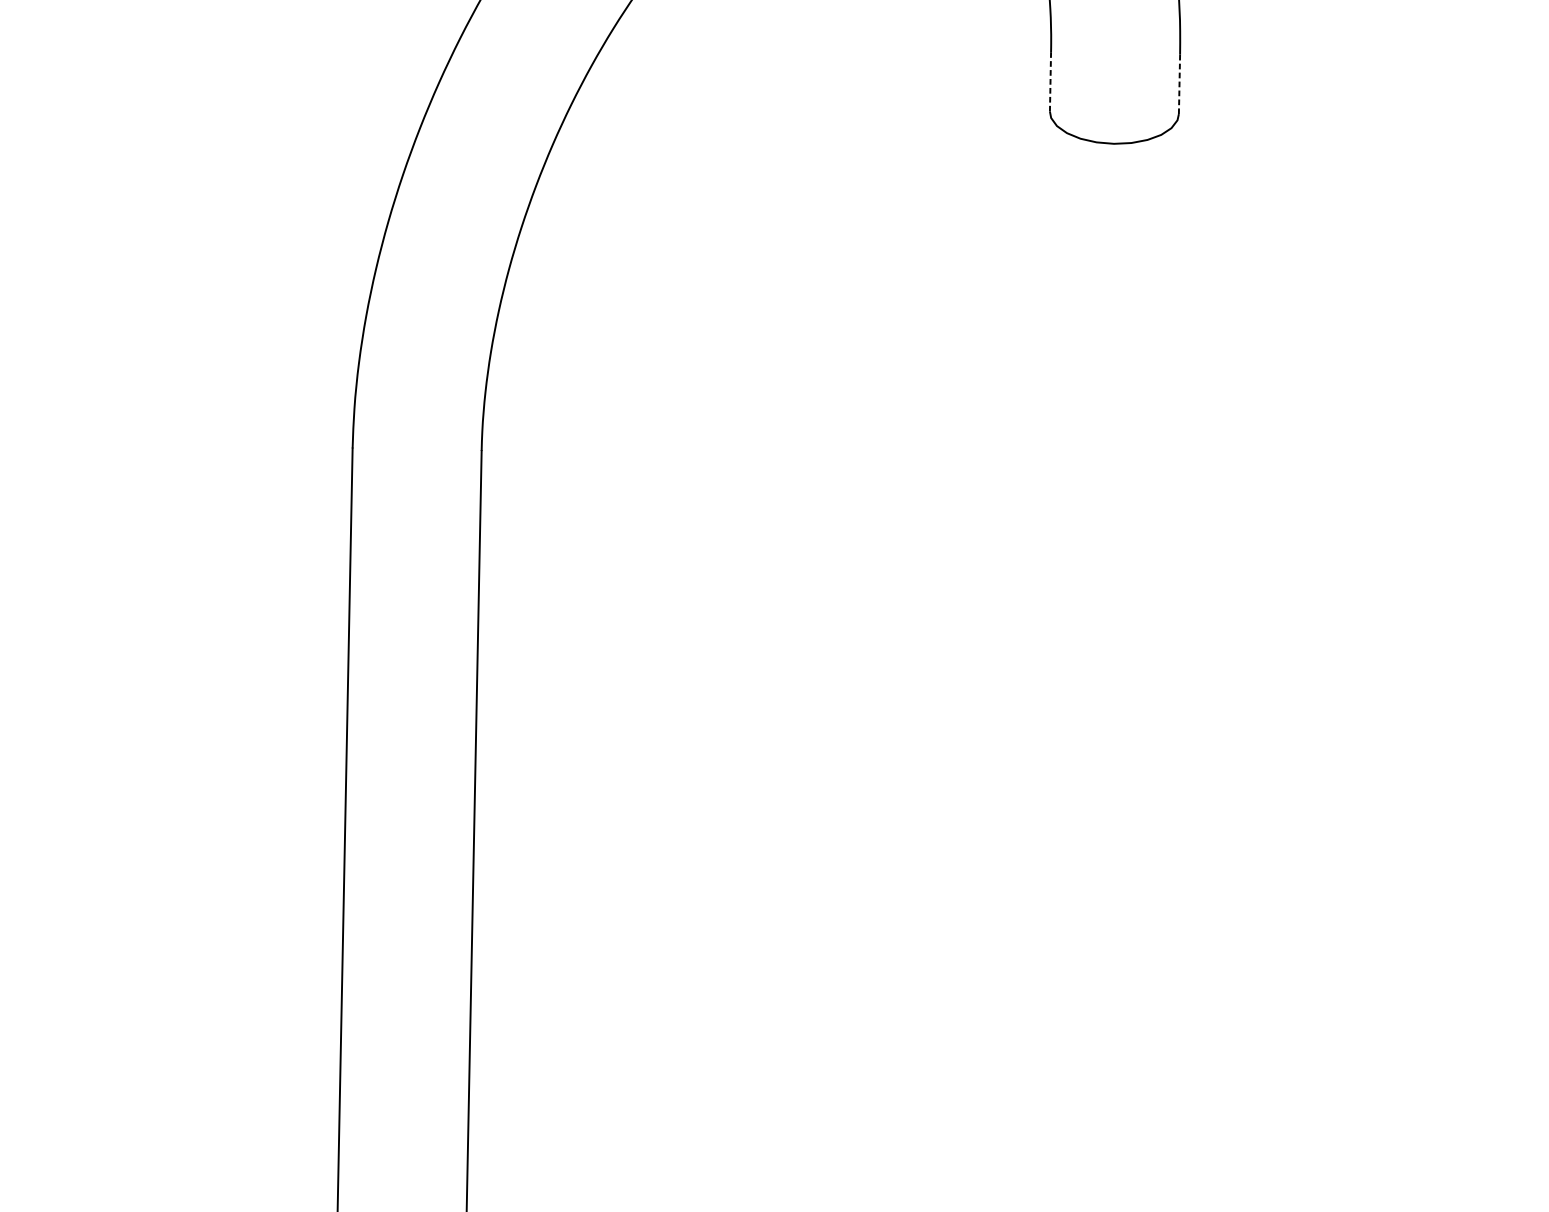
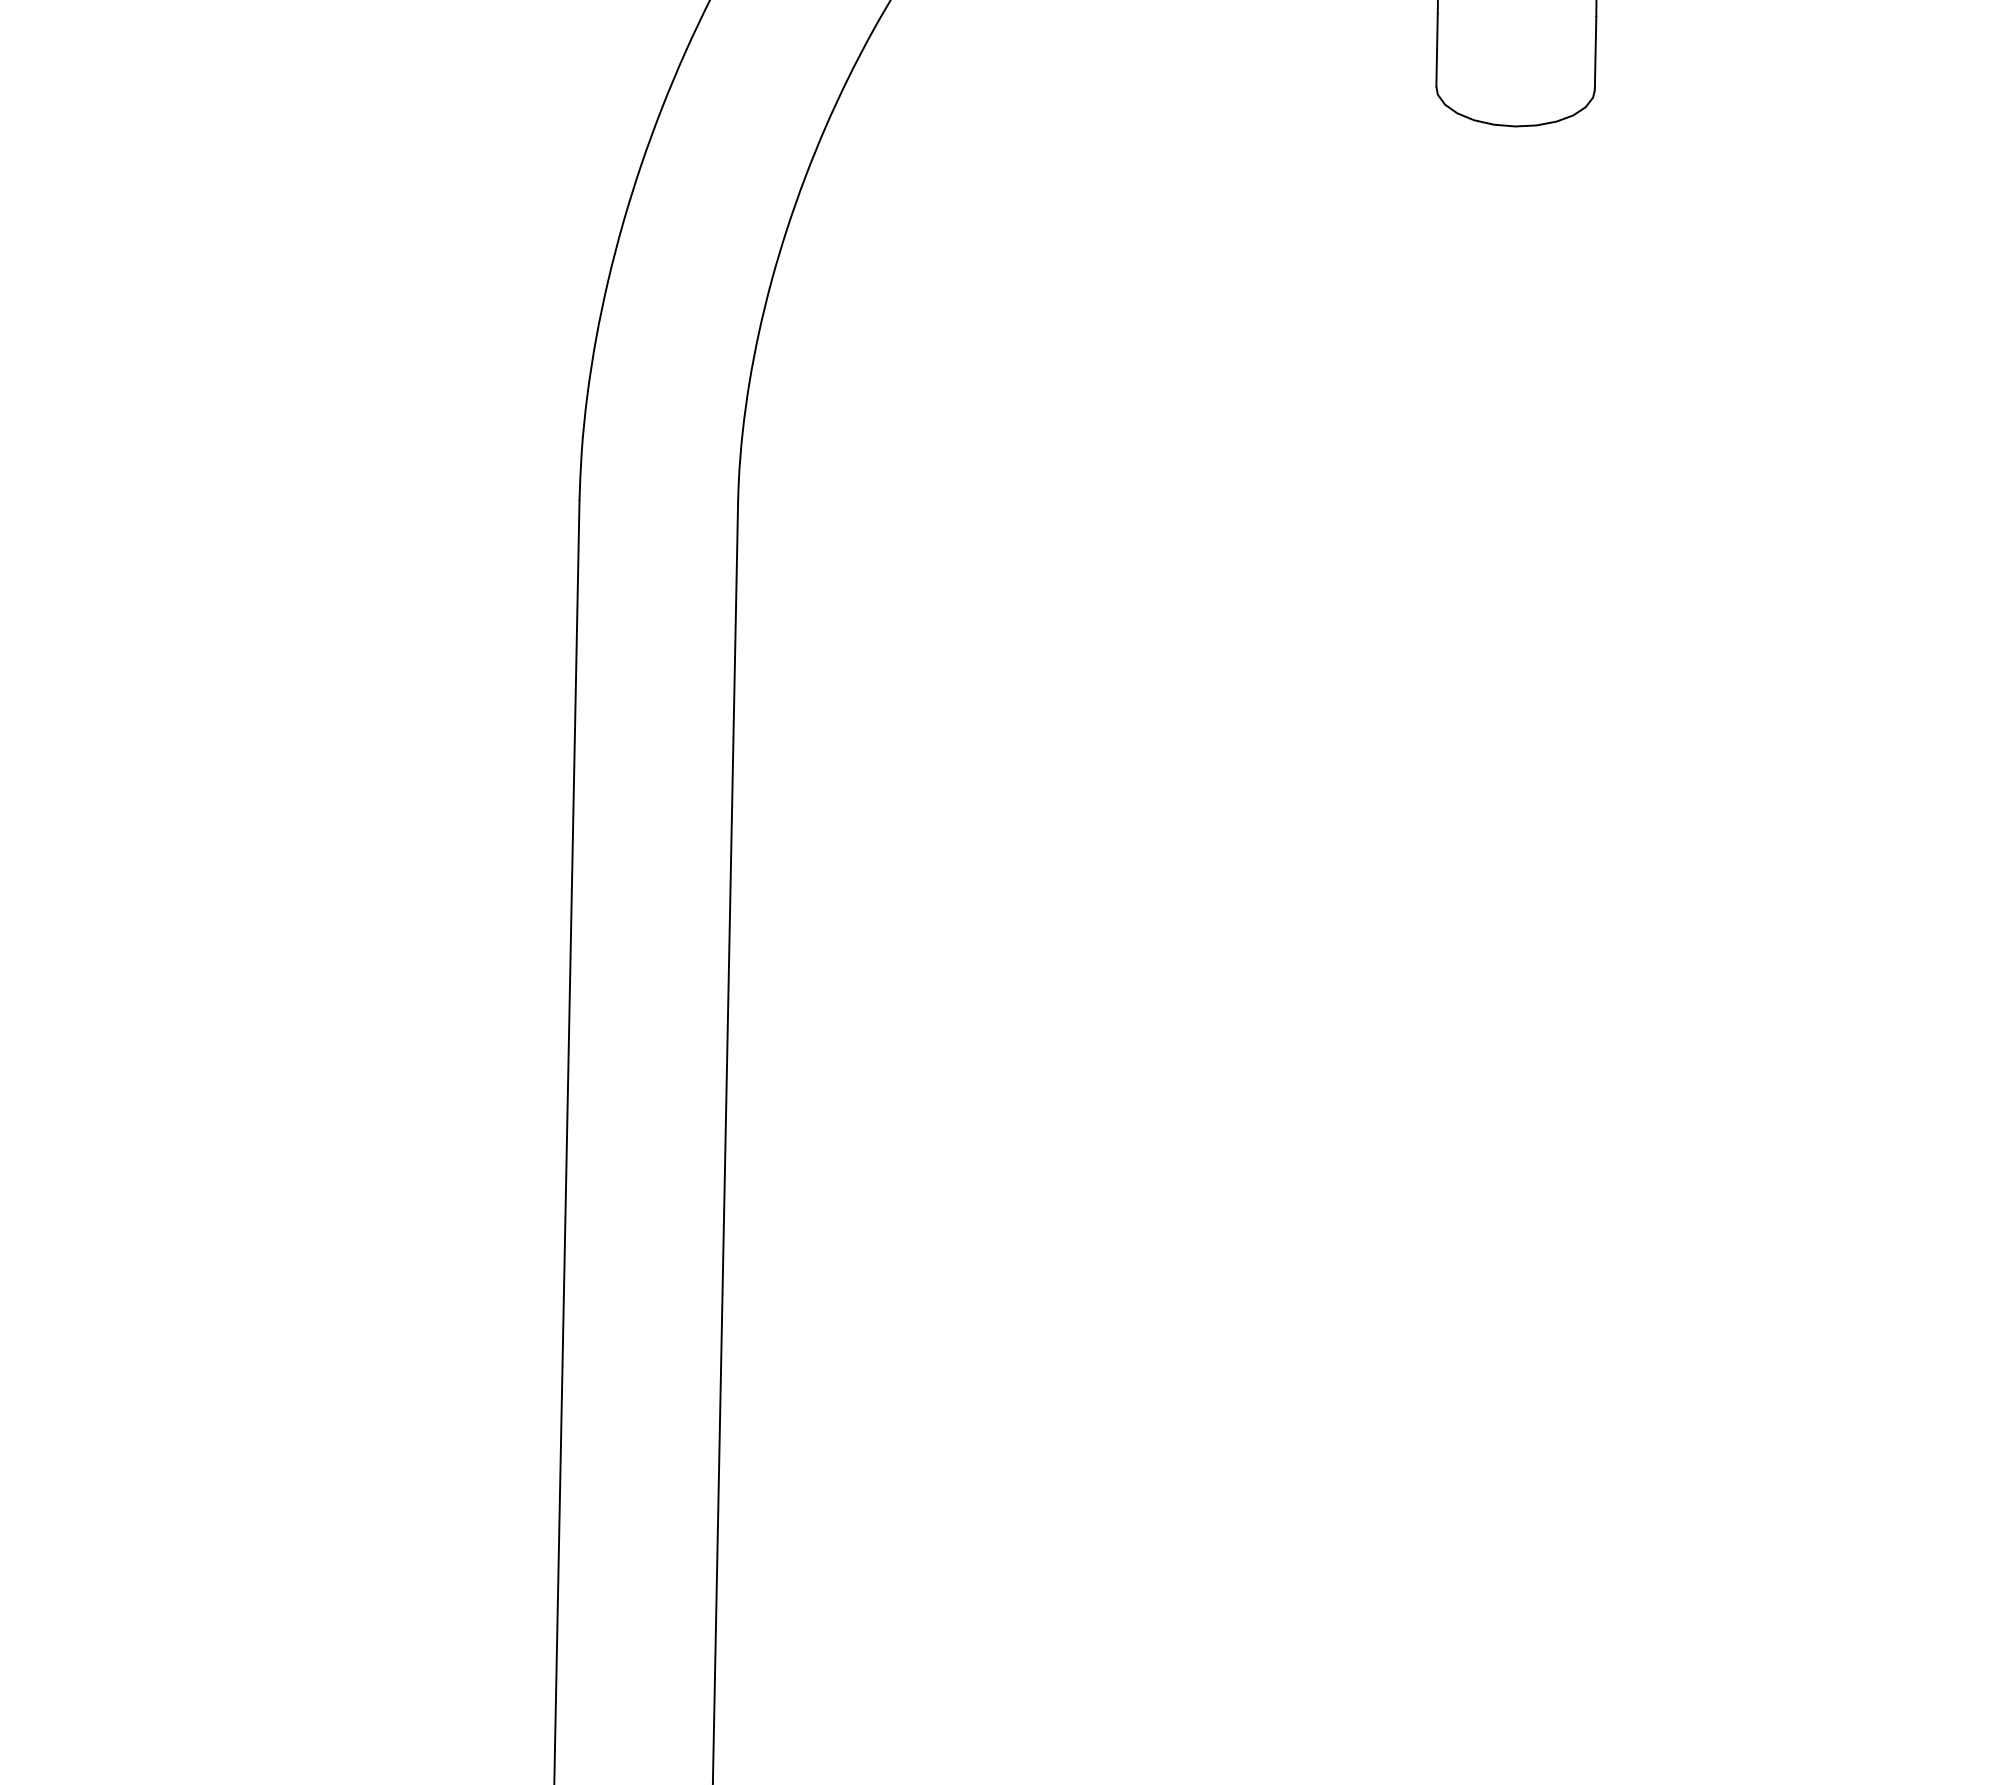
line: (1050, 82) -> (1437, 50), dashed -> solid
line: (1179, 84) -> (1595, 53), dashed -> solid

